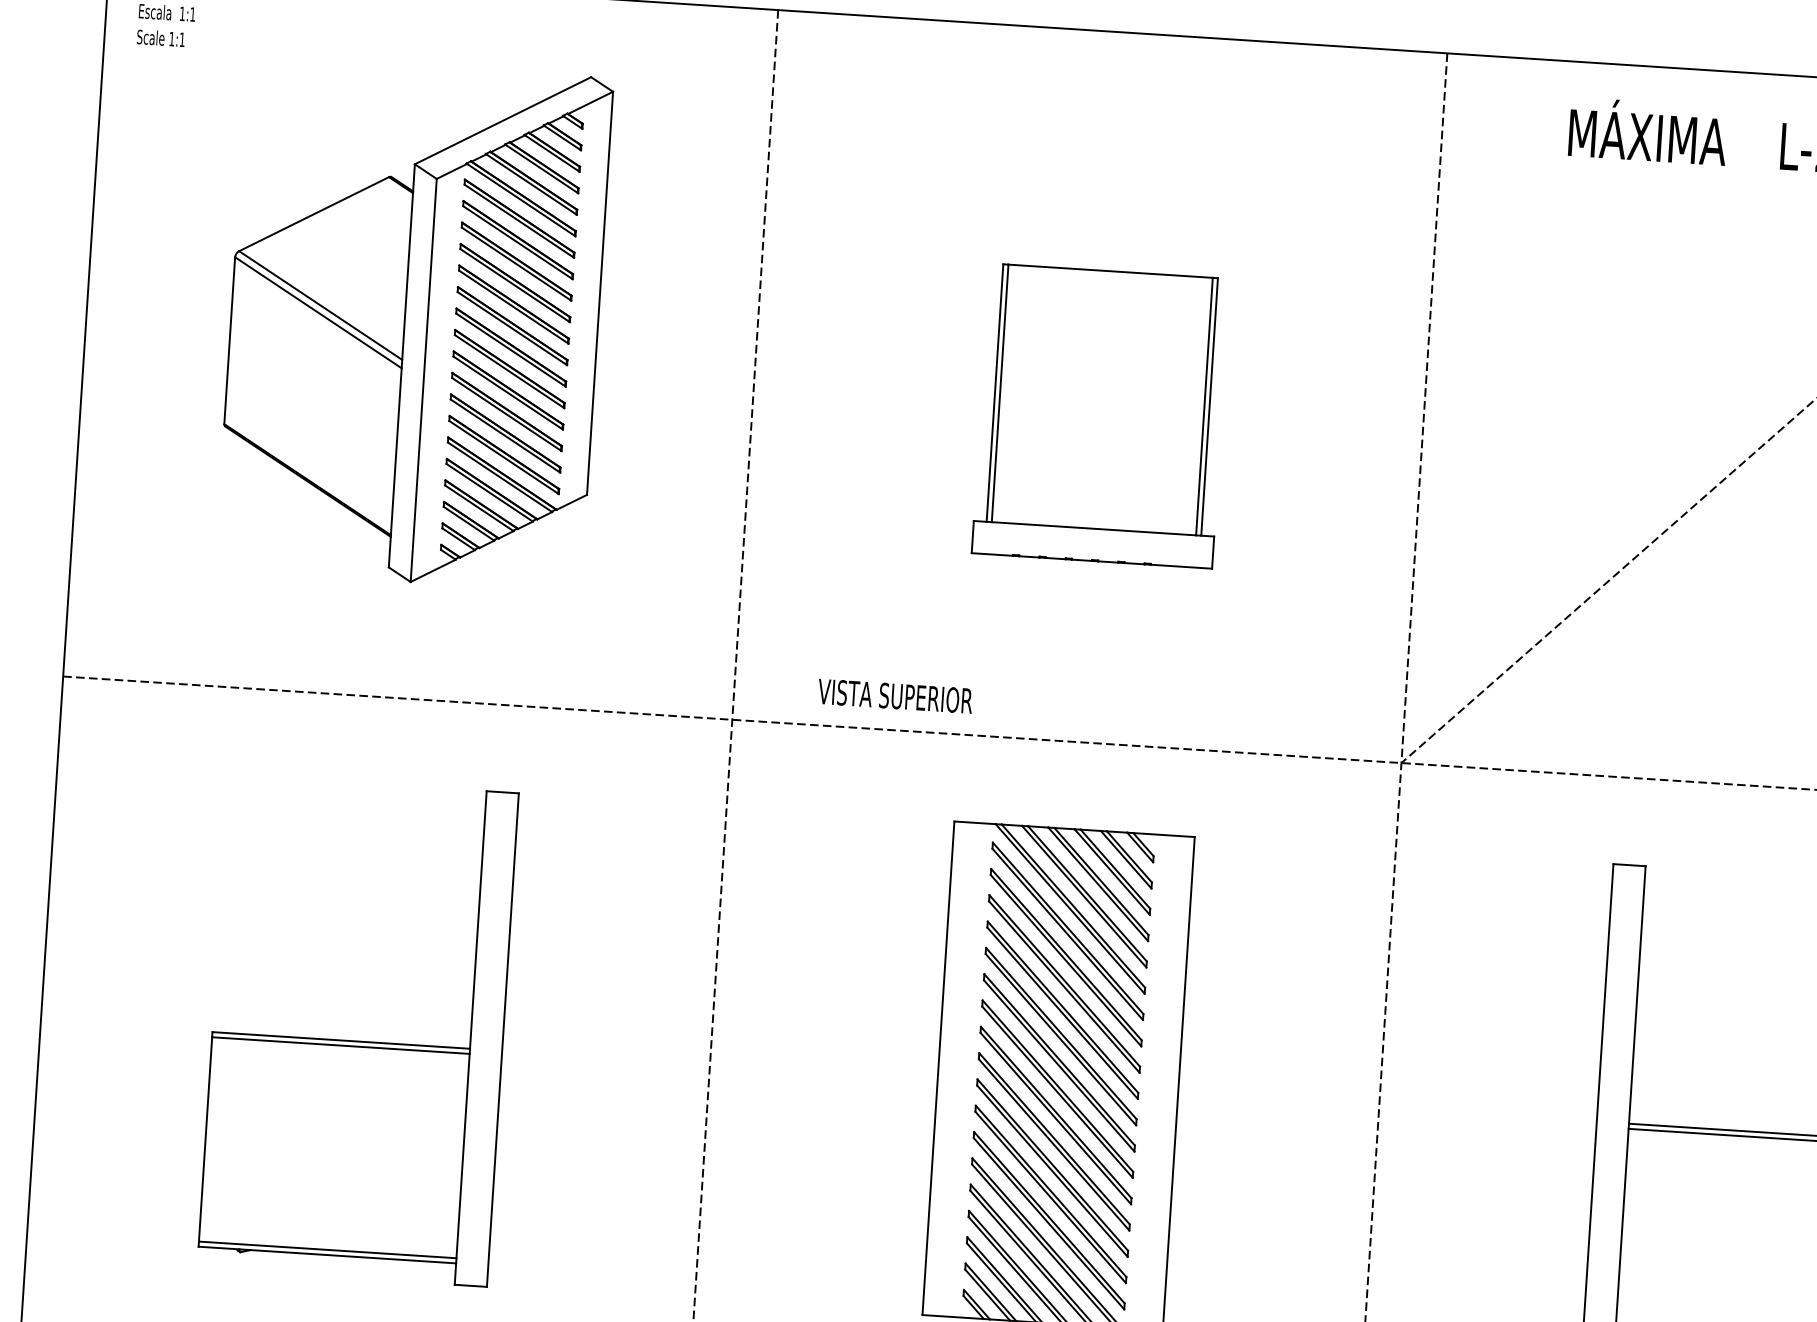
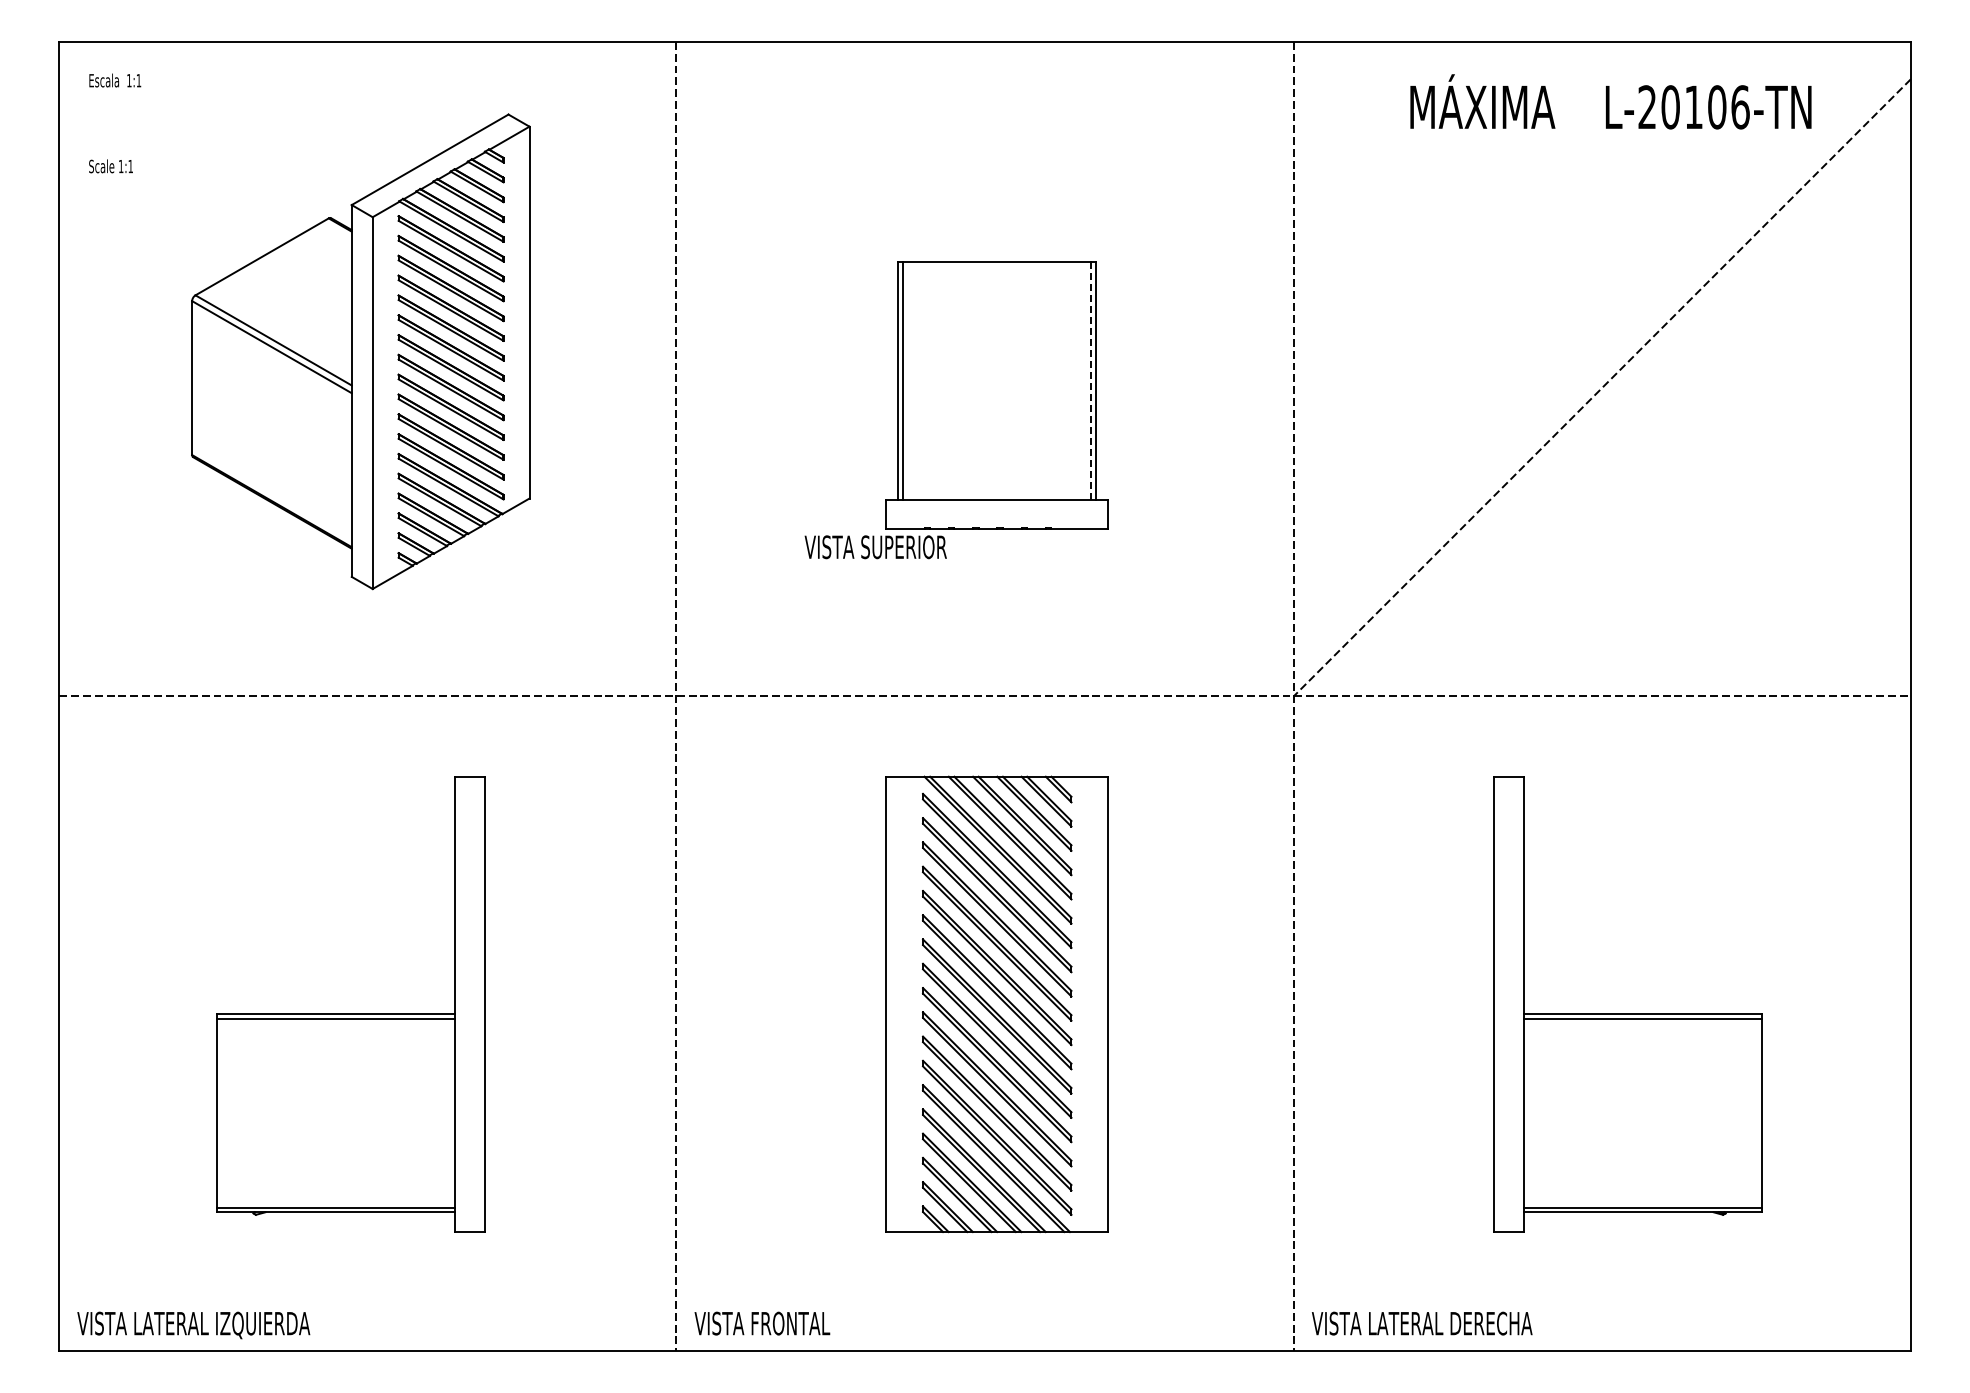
text: (160, 38) -> (110, 166), moved
line: (1204, 406) -> (1091, 380), solid -> dashed
text: (895, 696) -> (875, 547), moved

